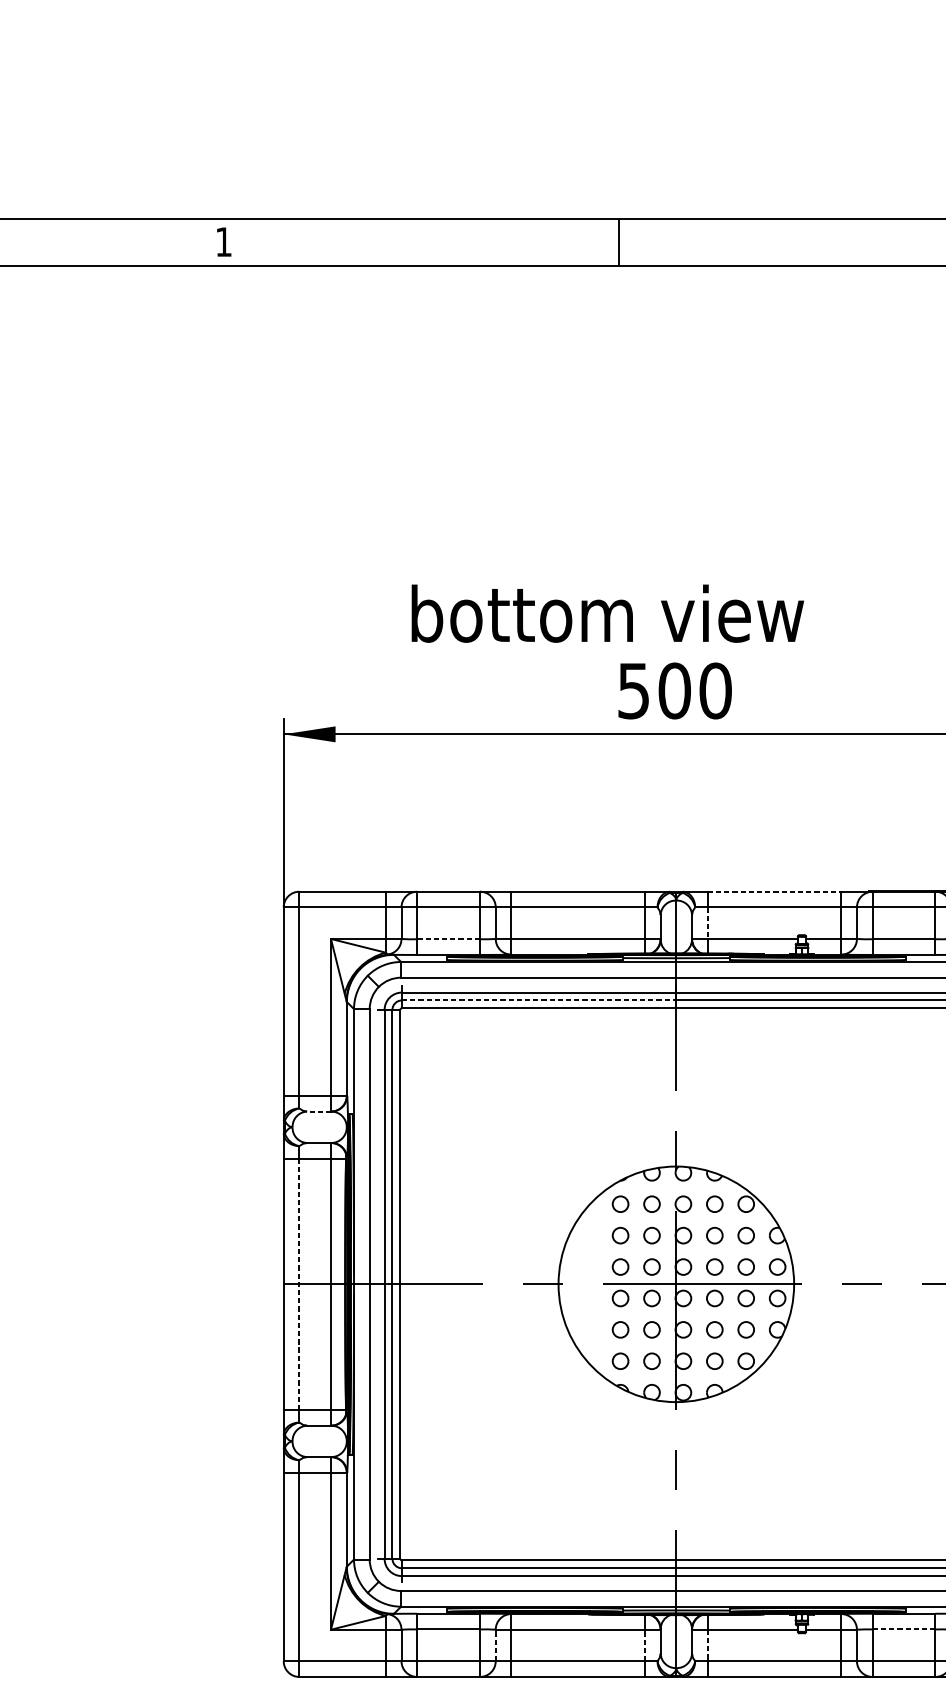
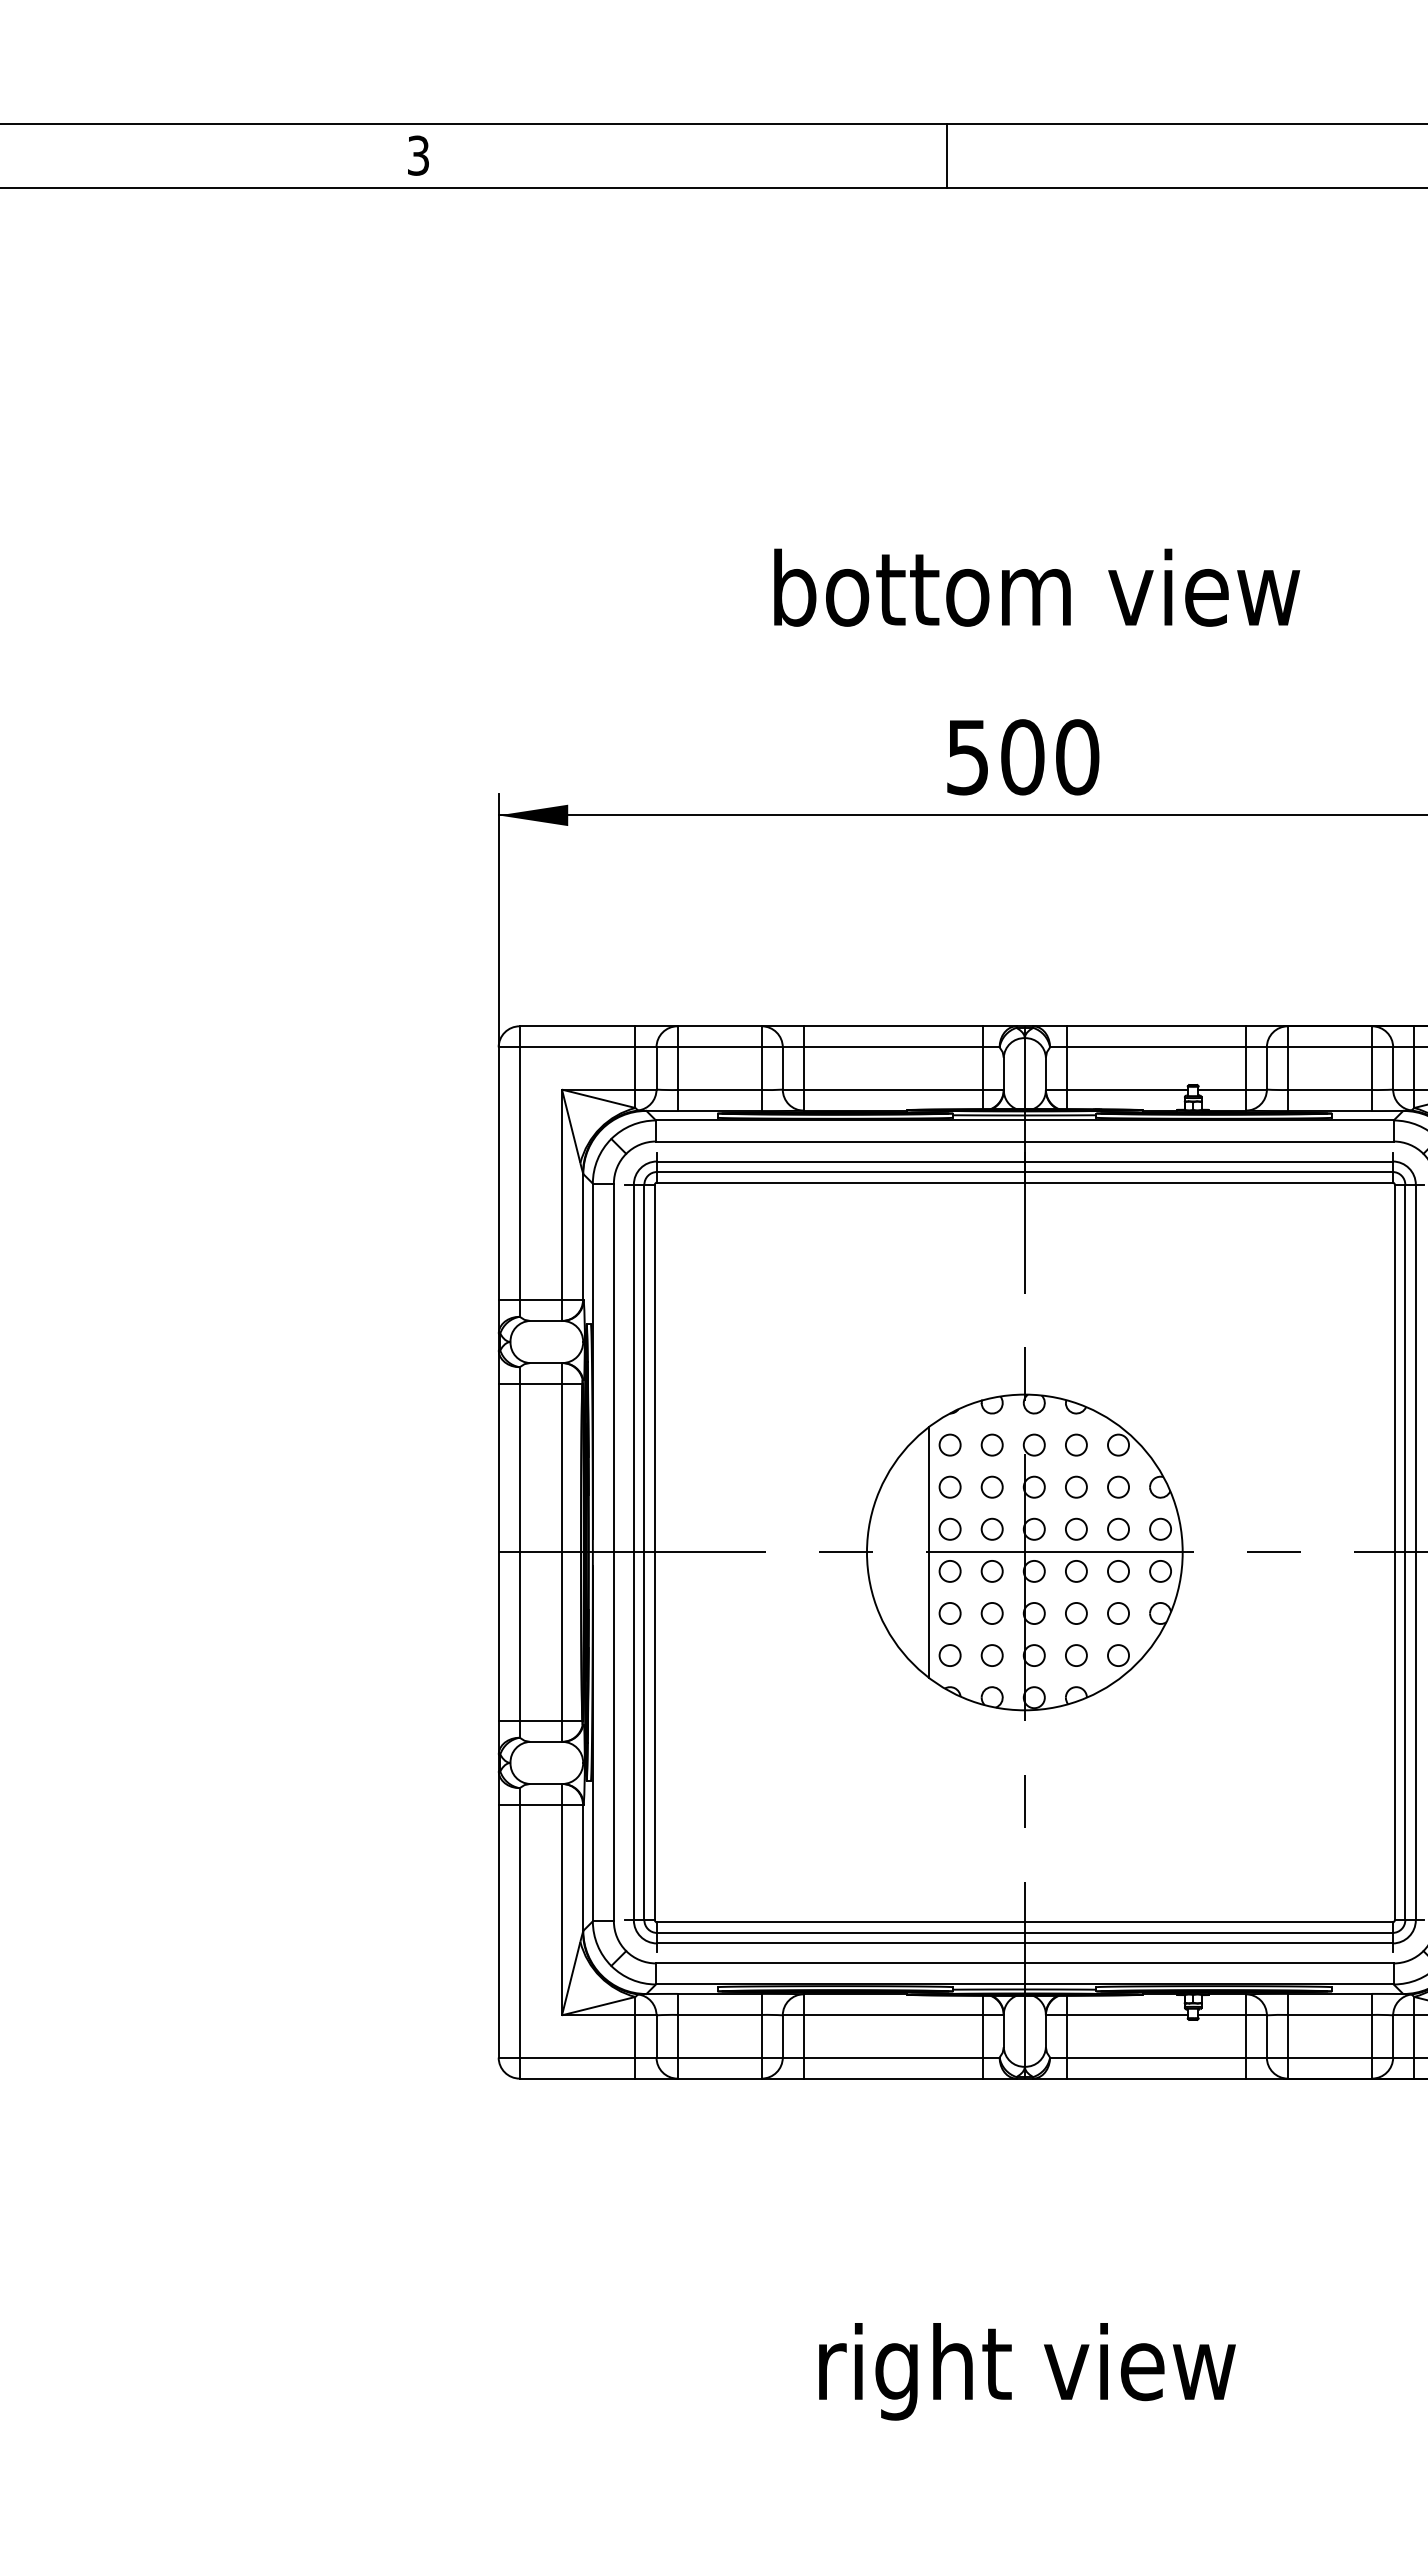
text: (223, 241) -> (418, 155), 1 -> 3
text: (608, 613) -> (1037, 587), moved
line: (774, 891) -> (1156, 1026), dashed -> solid
line: (707, 923) -> (1066, 1068), dashed -> solid
line: (448, 938) -> (719, 1089), dashed -> solid
line: (538, 1000) -> (840, 1172), dashed -> solid
line: (318, 1111) -> (545, 1320), dashed -> solid
line: (605, 1283) -> (929, 1551), added
line: (299, 1284) -> (519, 1552), dashed -> solid
line: (904, 1629) -> (1330, 2014), dashed -> solid
line: (495, 1644) -> (782, 2035), dashed -> solid
line: (644, 1644) -> (982, 2035), dashed -> solid
line: (707, 1645) -> (1066, 2036), dashed -> solid

